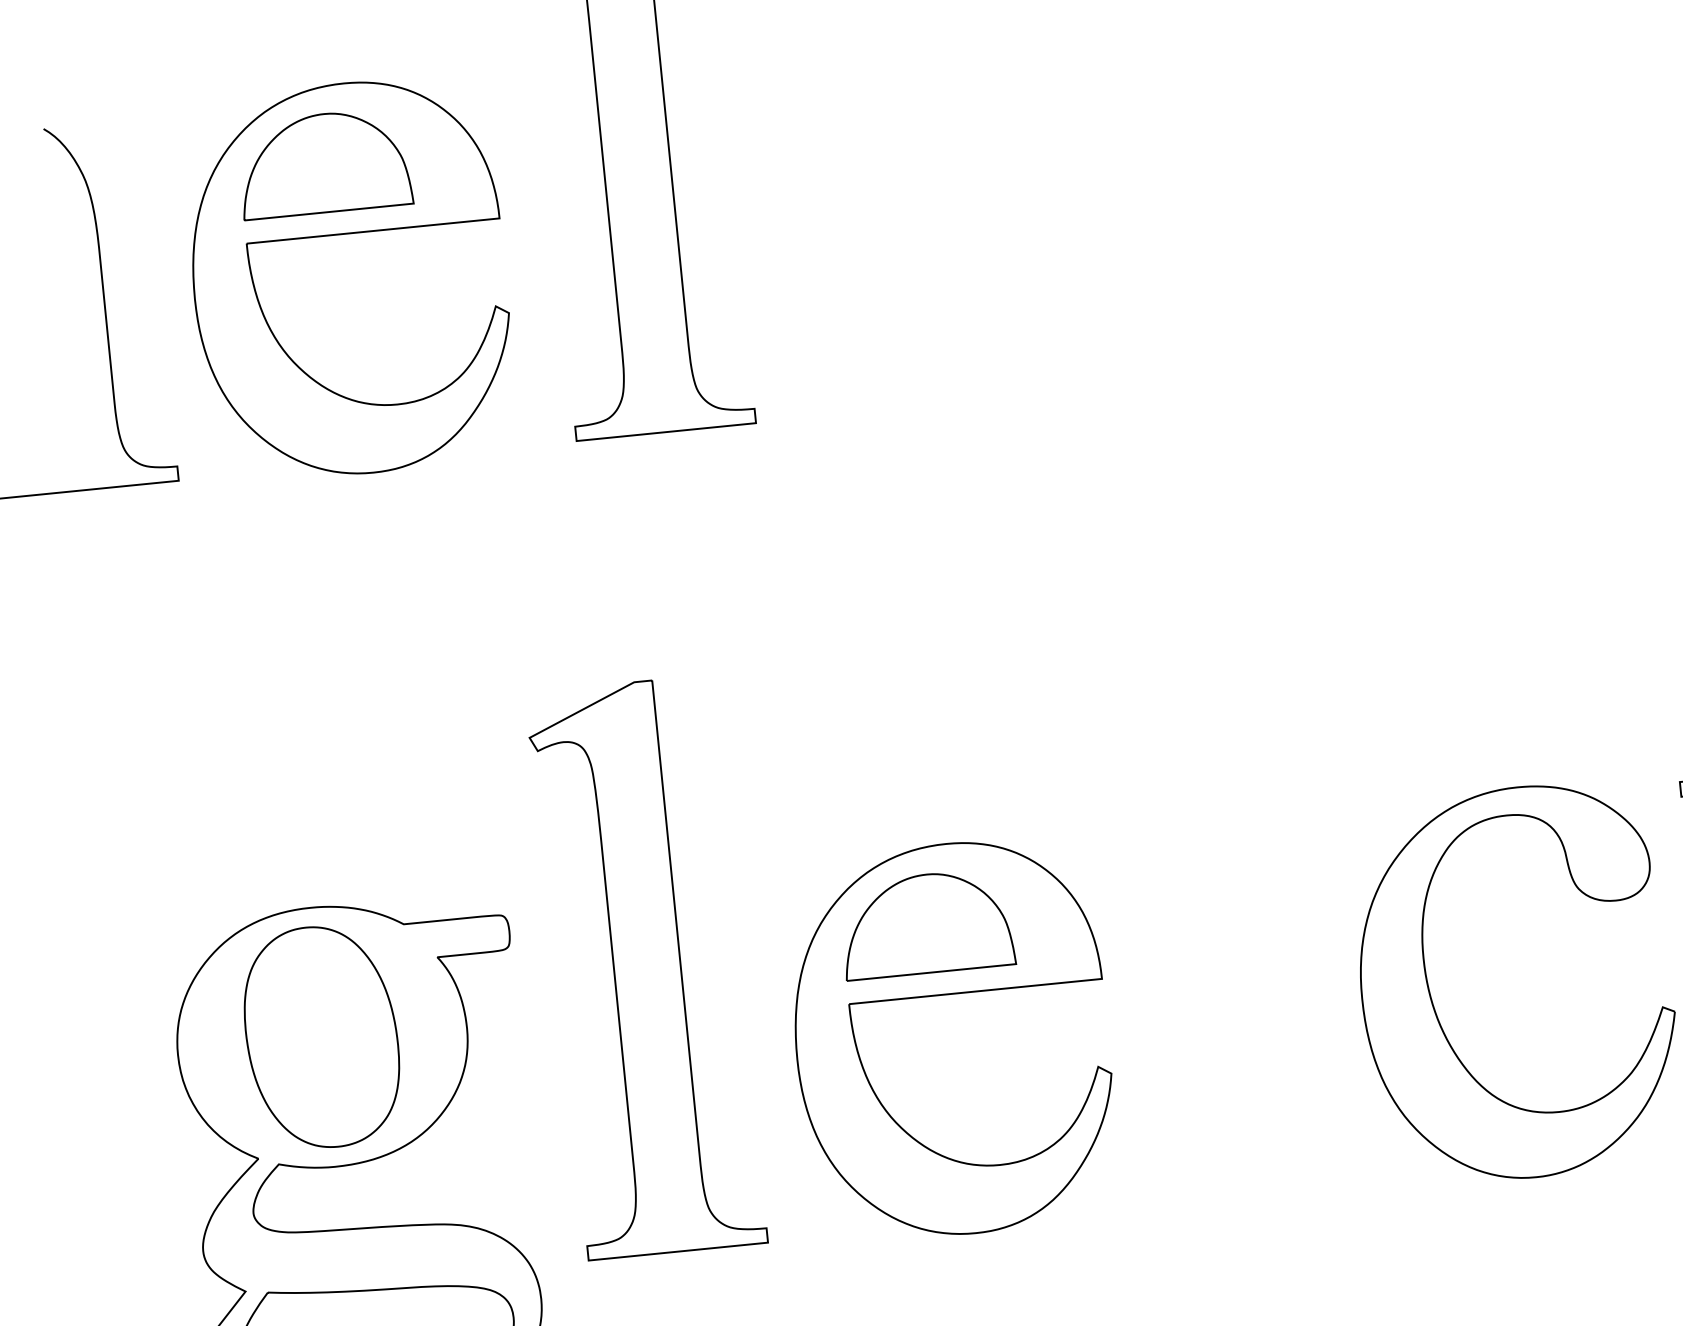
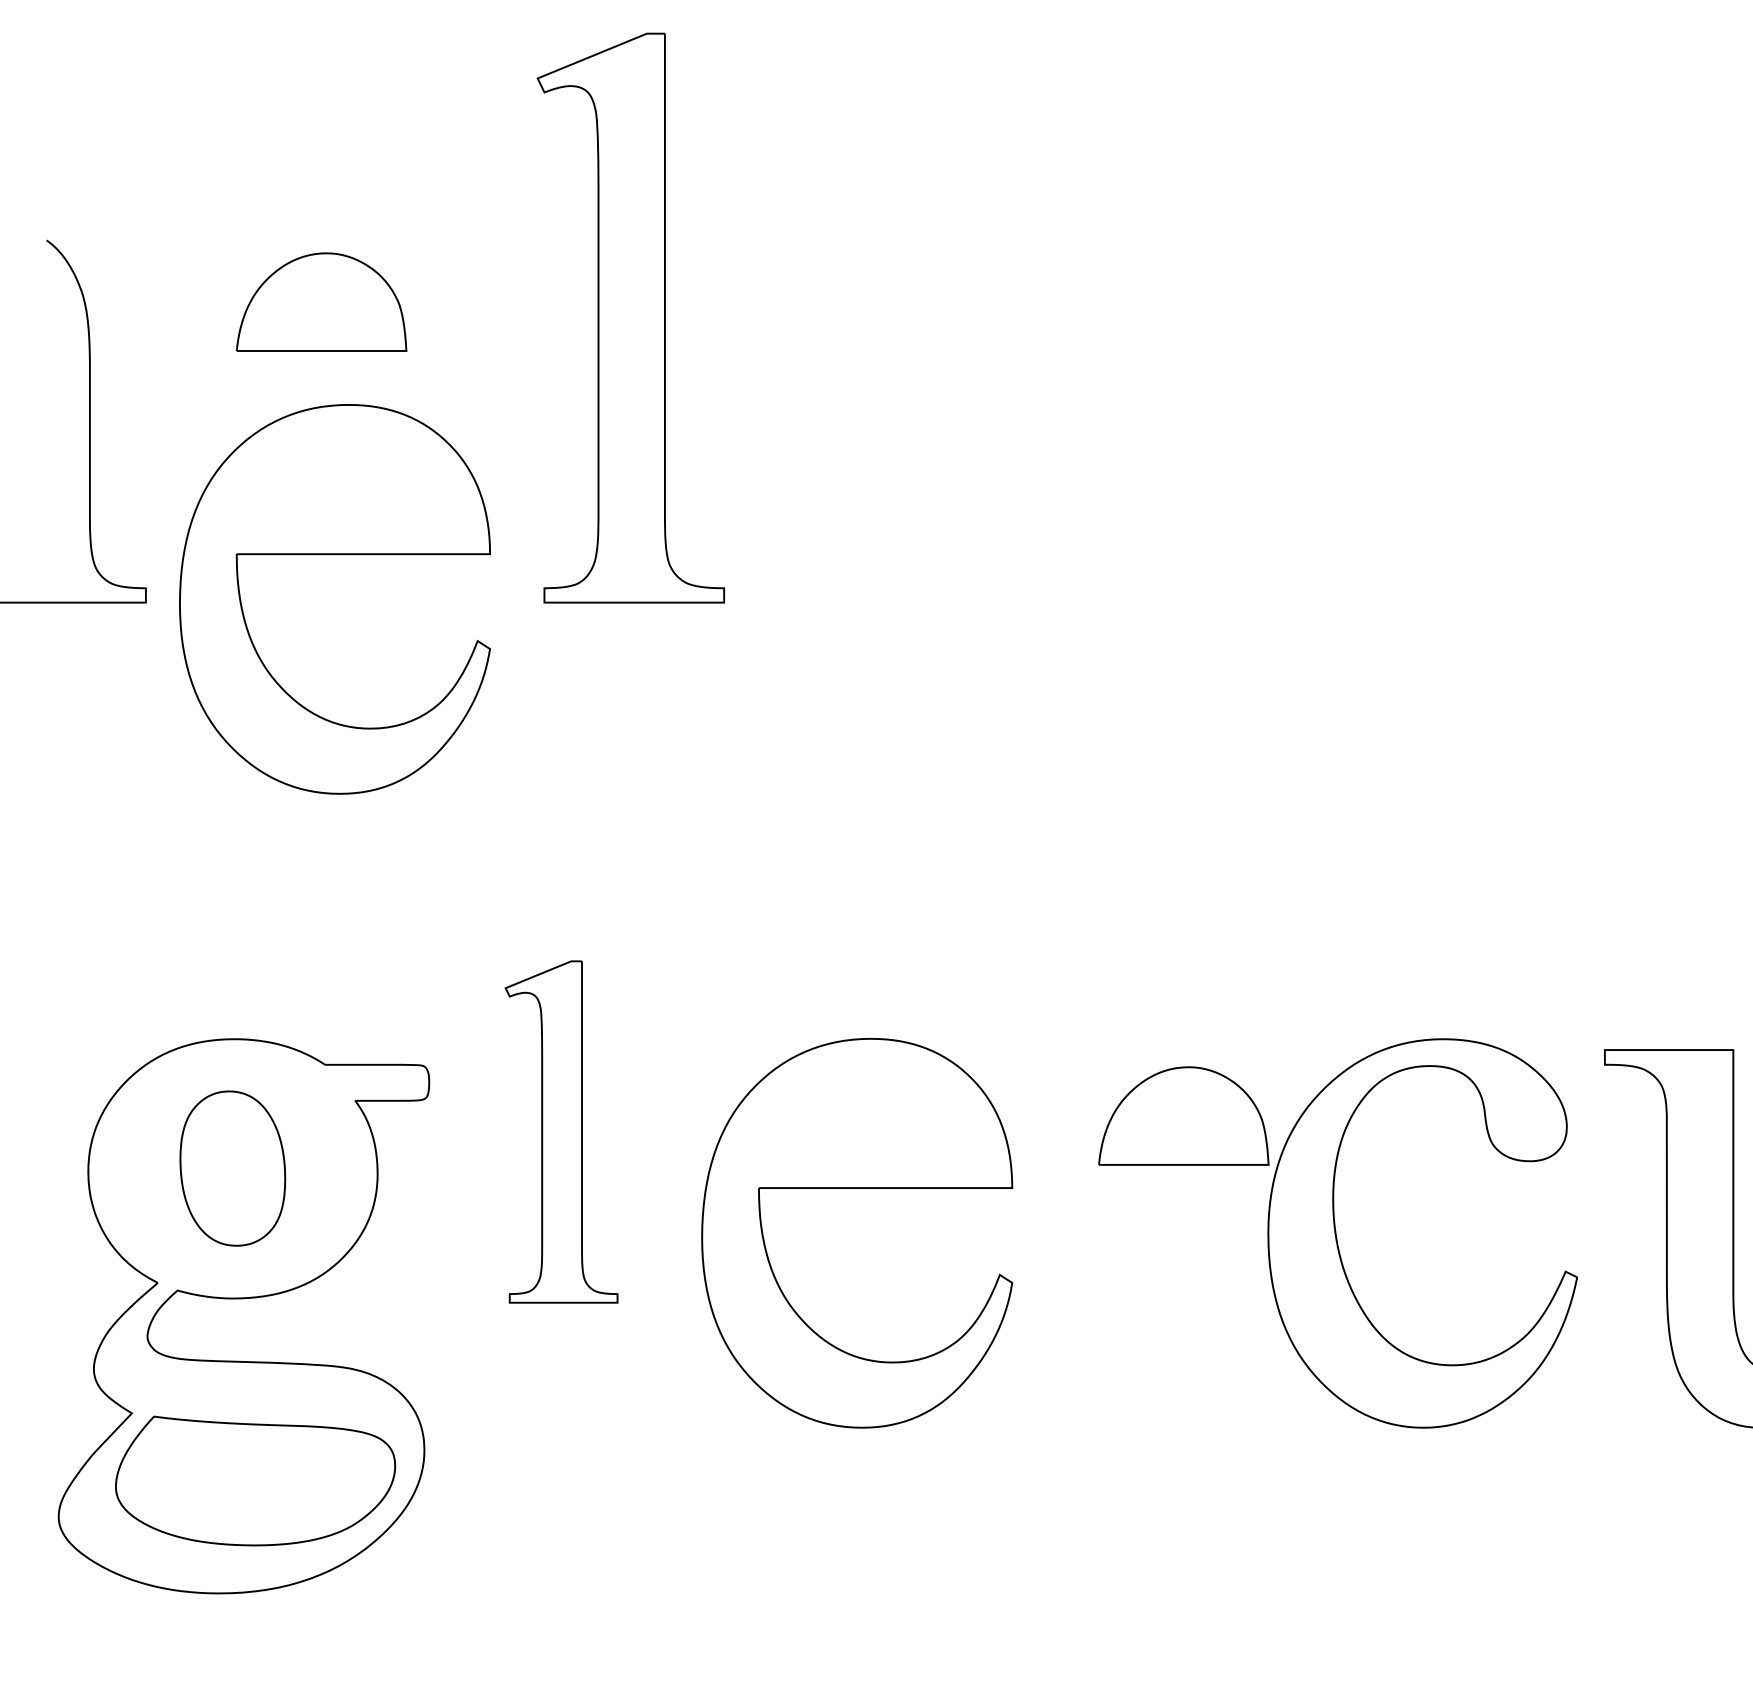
part: (344, 235) -> (334, 555), moved
part: (926, 923) -> (1183, 1115), moved
part: (646, 967) -> (561, 1131), size x0.6
part: (321, 1037) -> (232, 1168), size x0.7

